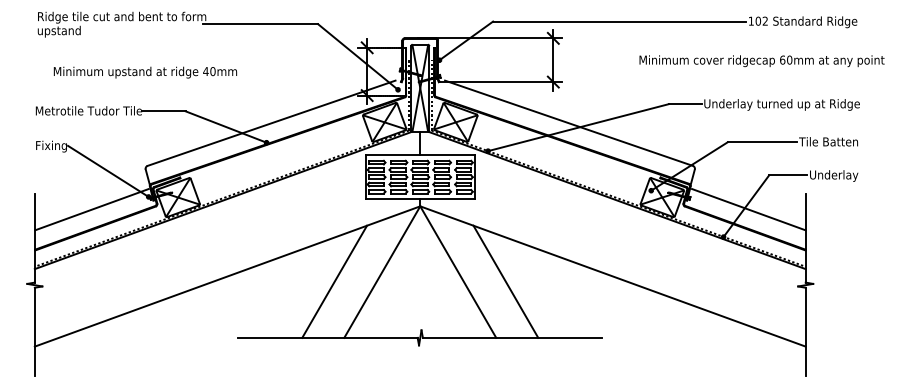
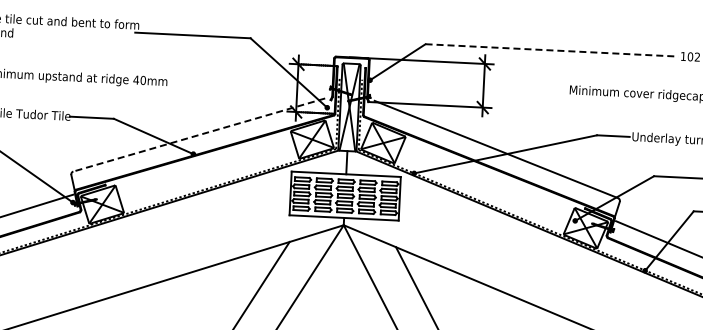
line: (619, 21) -> (551, 50), solid -> dashed
line: (271, 123) -> (199, 135), solid -> dashed

